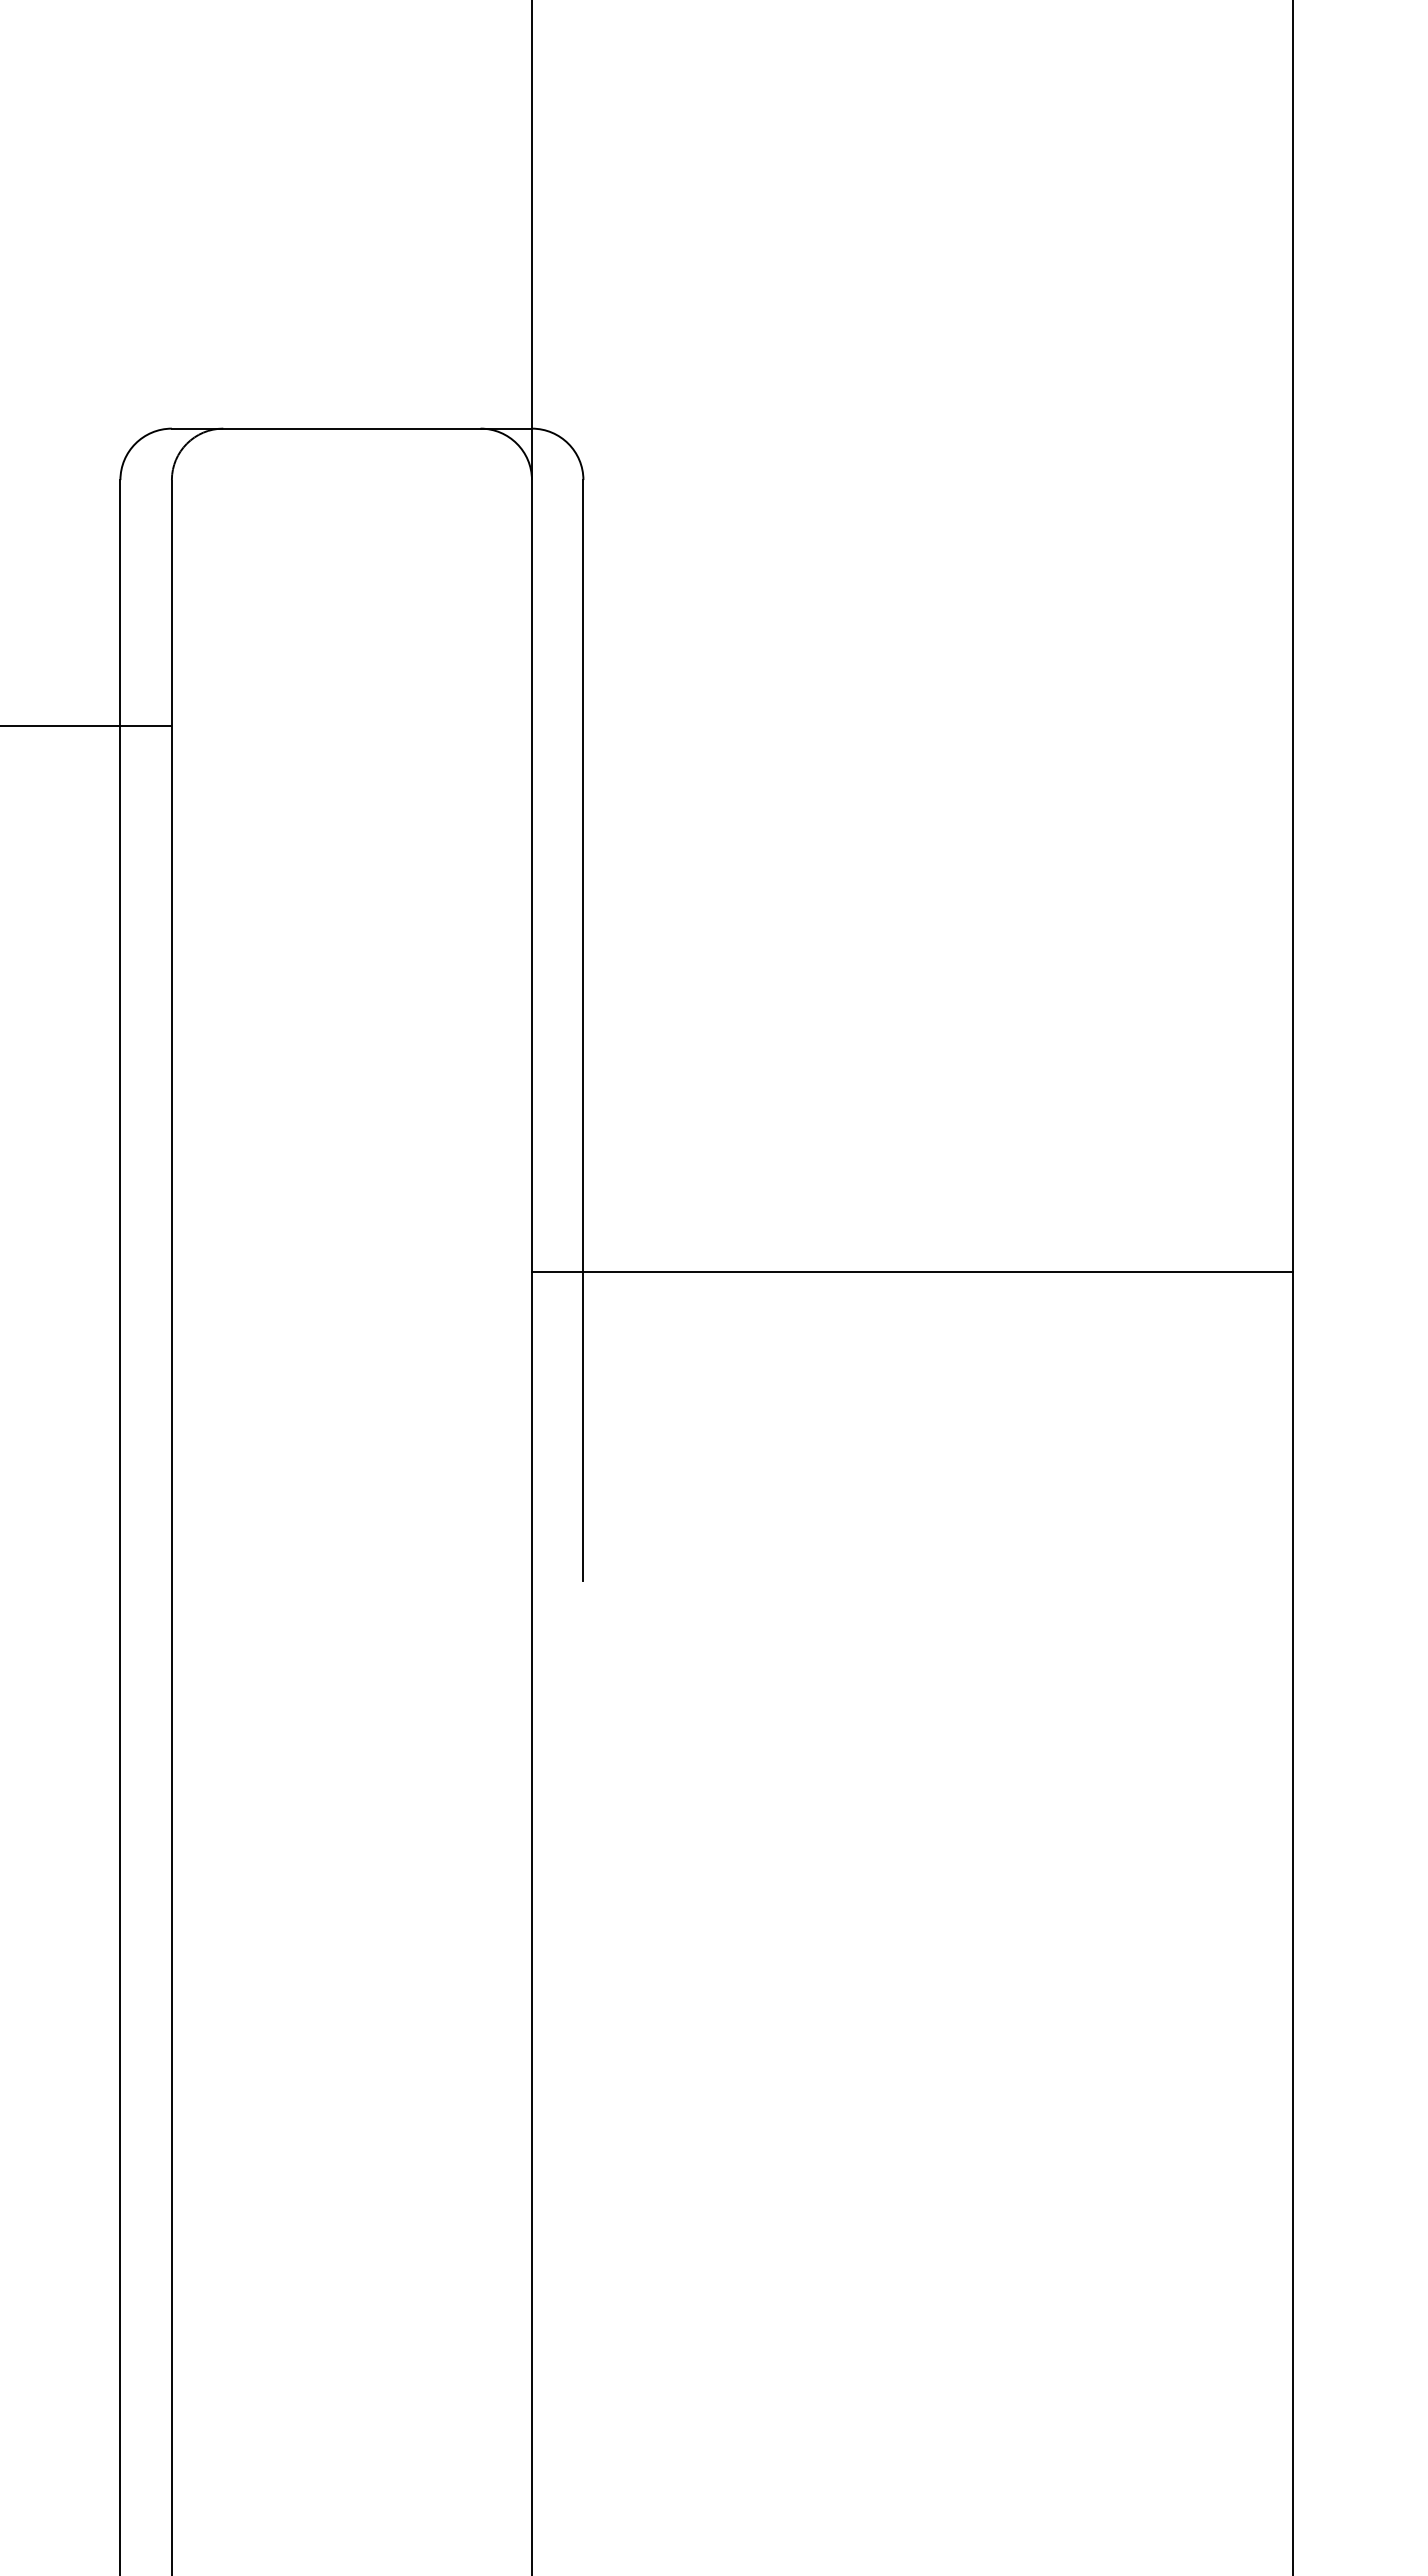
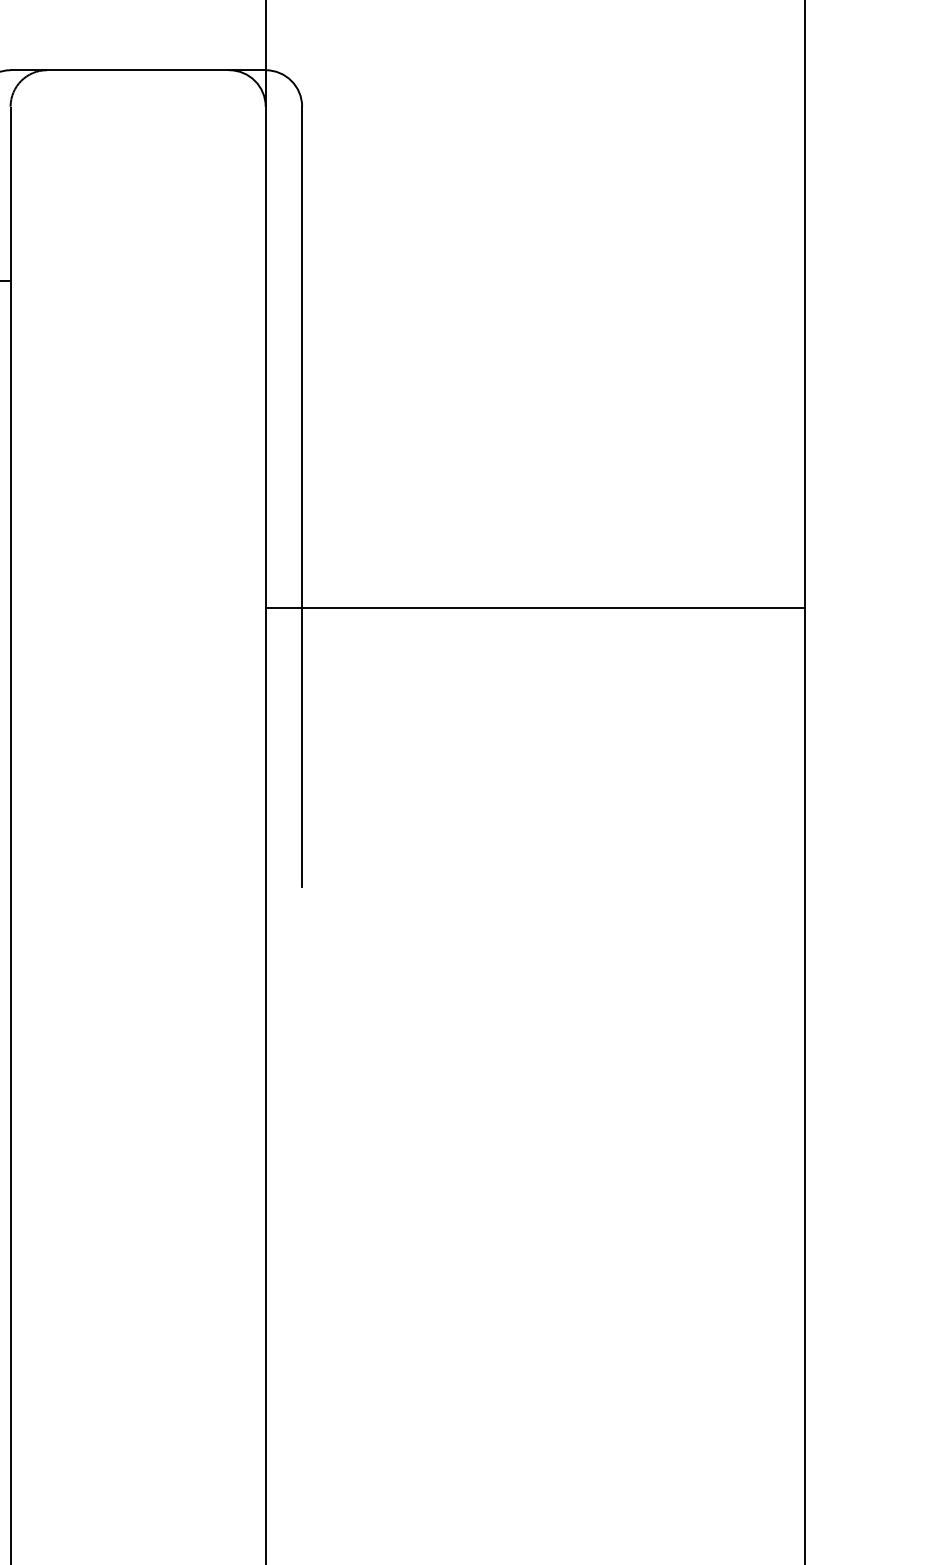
line: (912, 1272) -> (535, 607), moved

